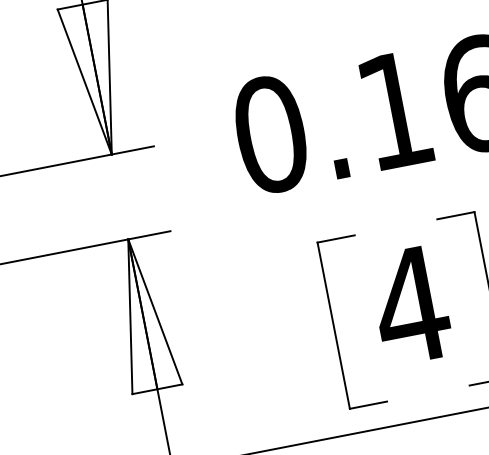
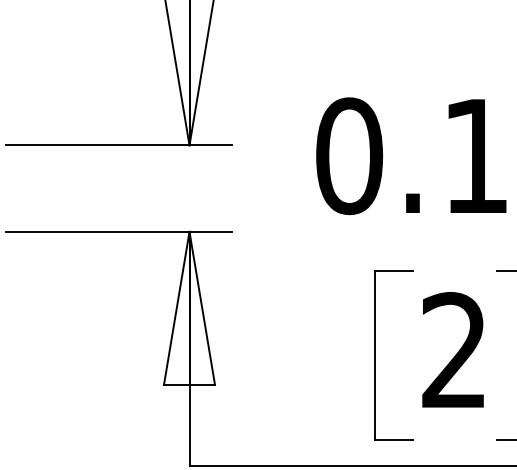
text: (410, 304) -> (454, 349), 4 -> 2

